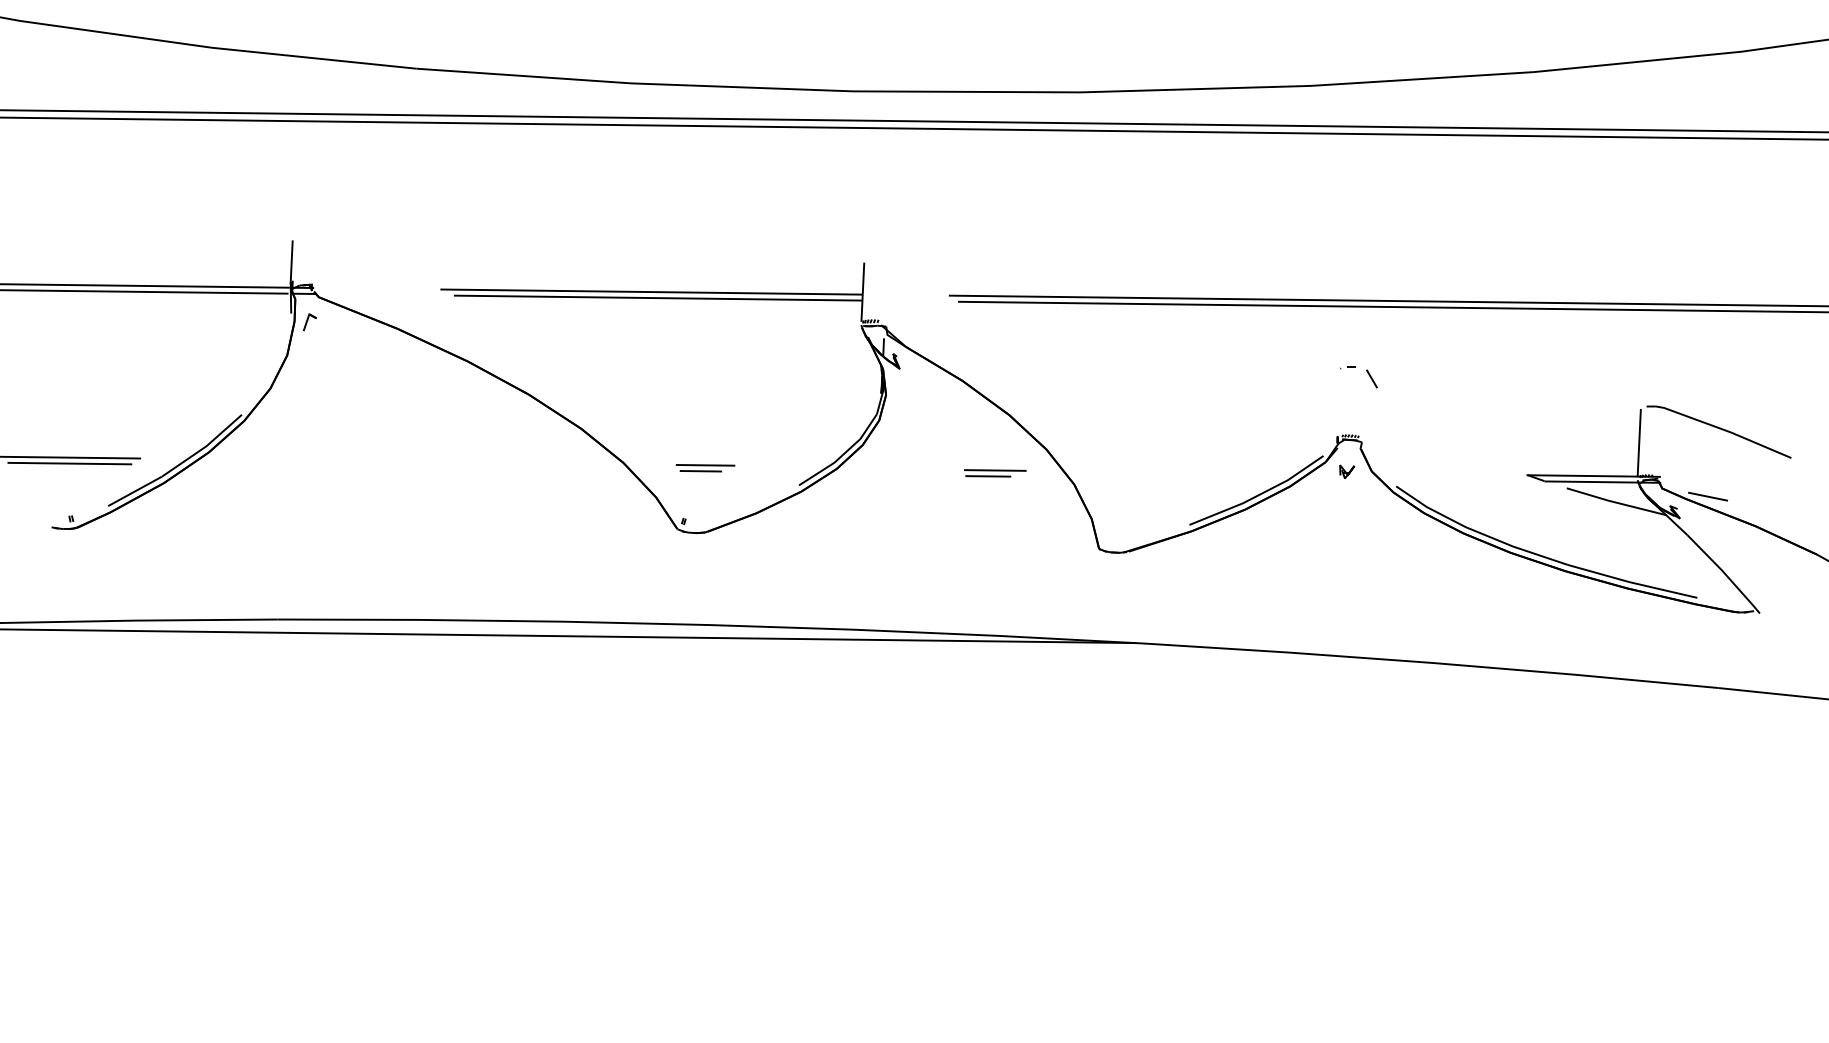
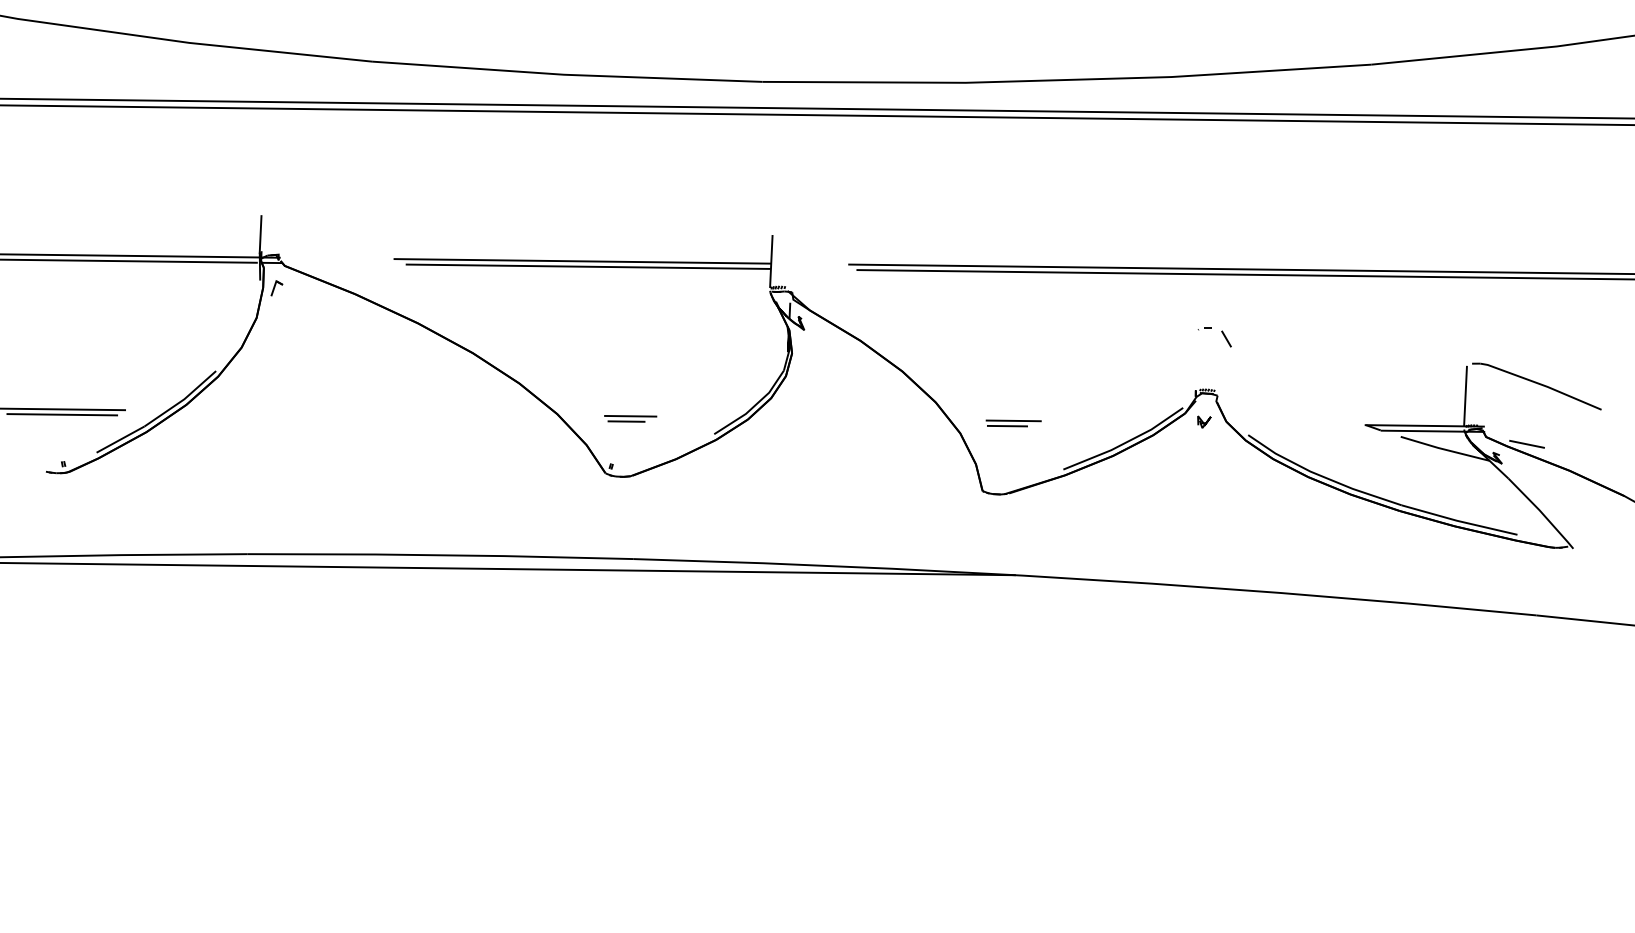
part: (995, 473) -> (1013, 423), moved

